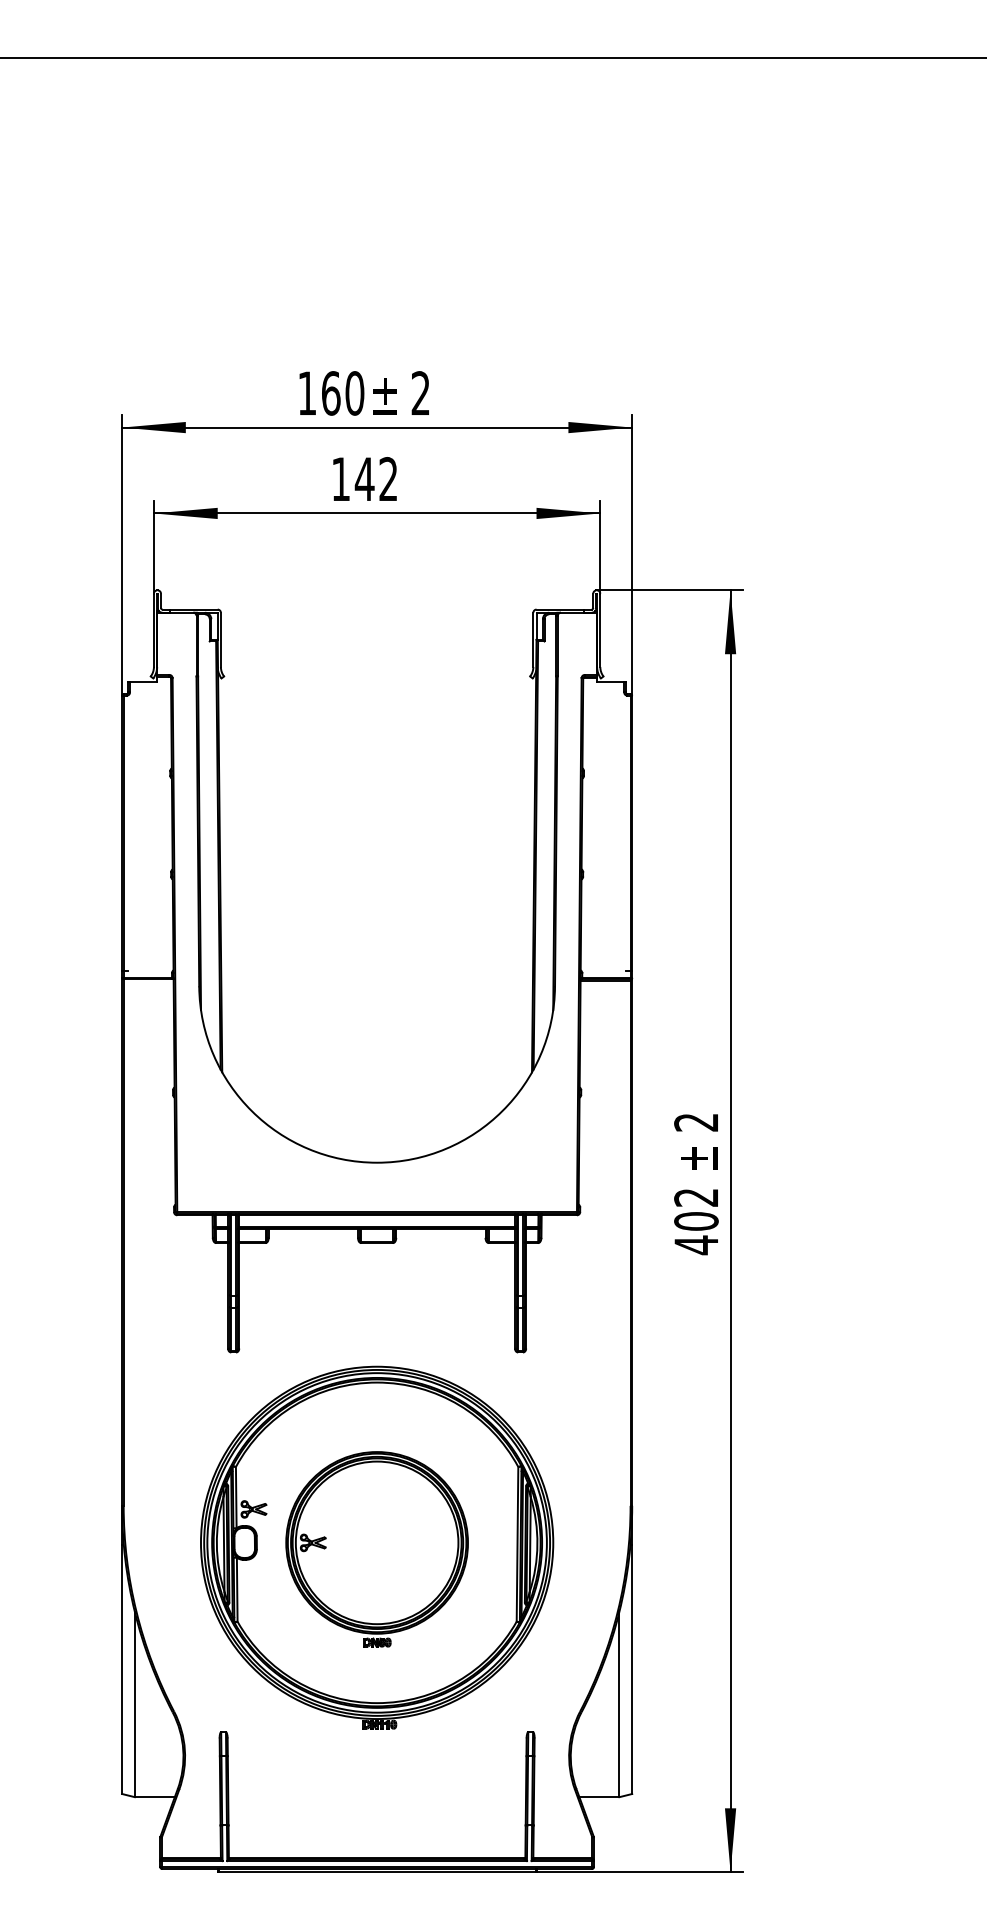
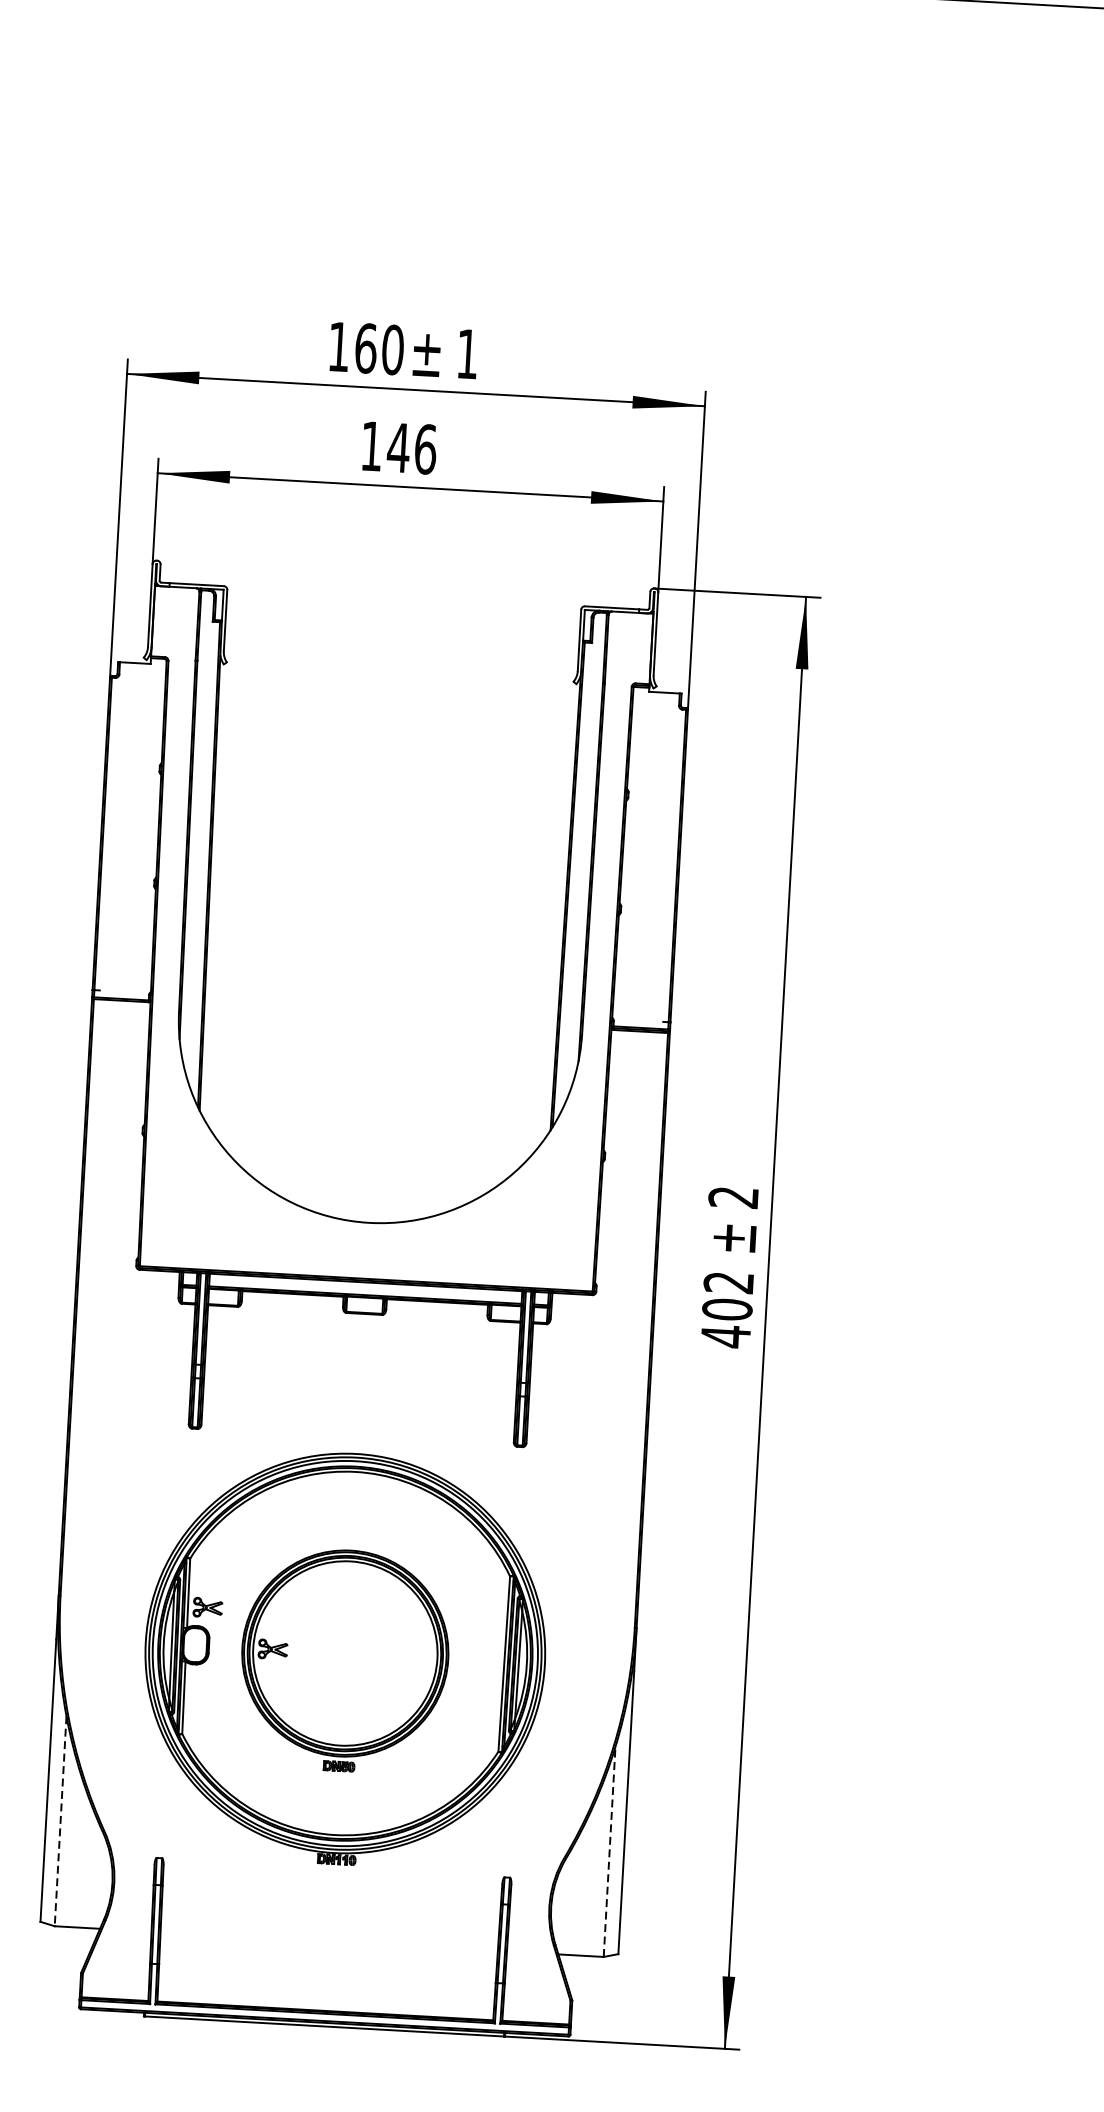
text: (420, 392) -> (467, 353), 2 -> 1
text: (388, 479) -> (425, 449), 142 -> 146
line: (134, 1704) -> (60, 1821), solid -> dashed
line: (619, 1704) -> (609, 1851), solid -> dashed

